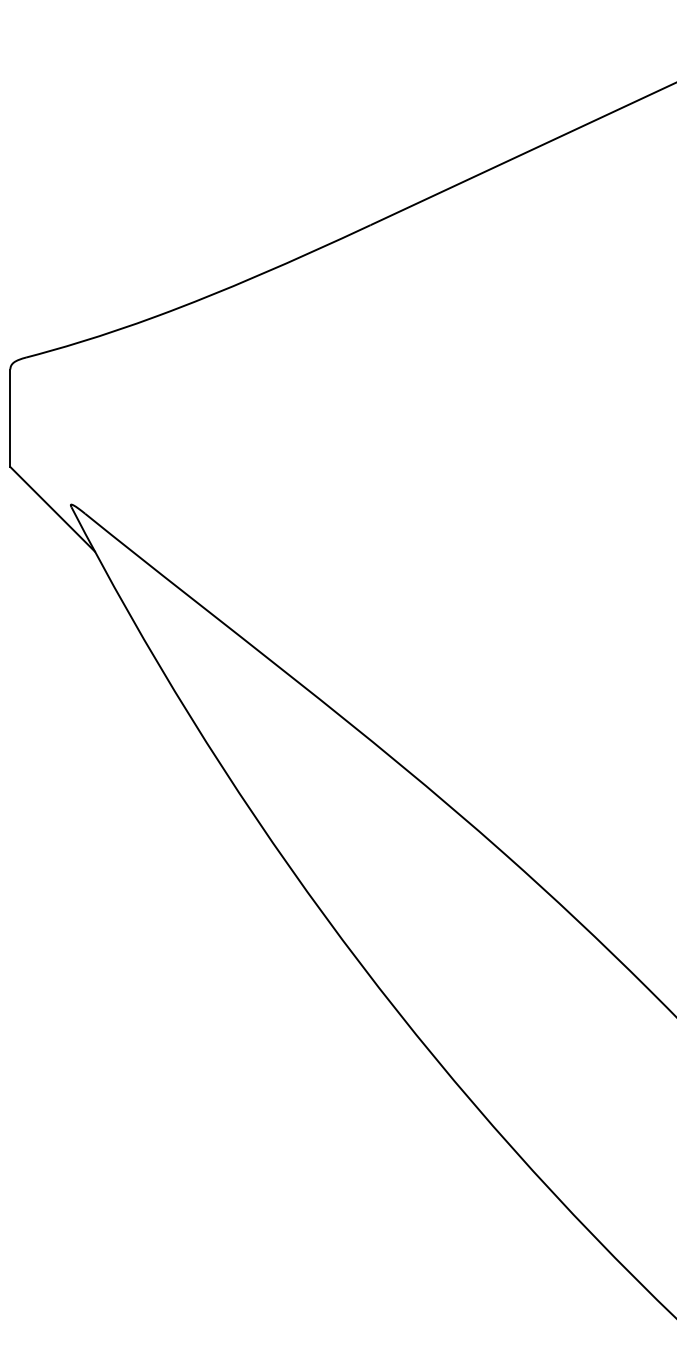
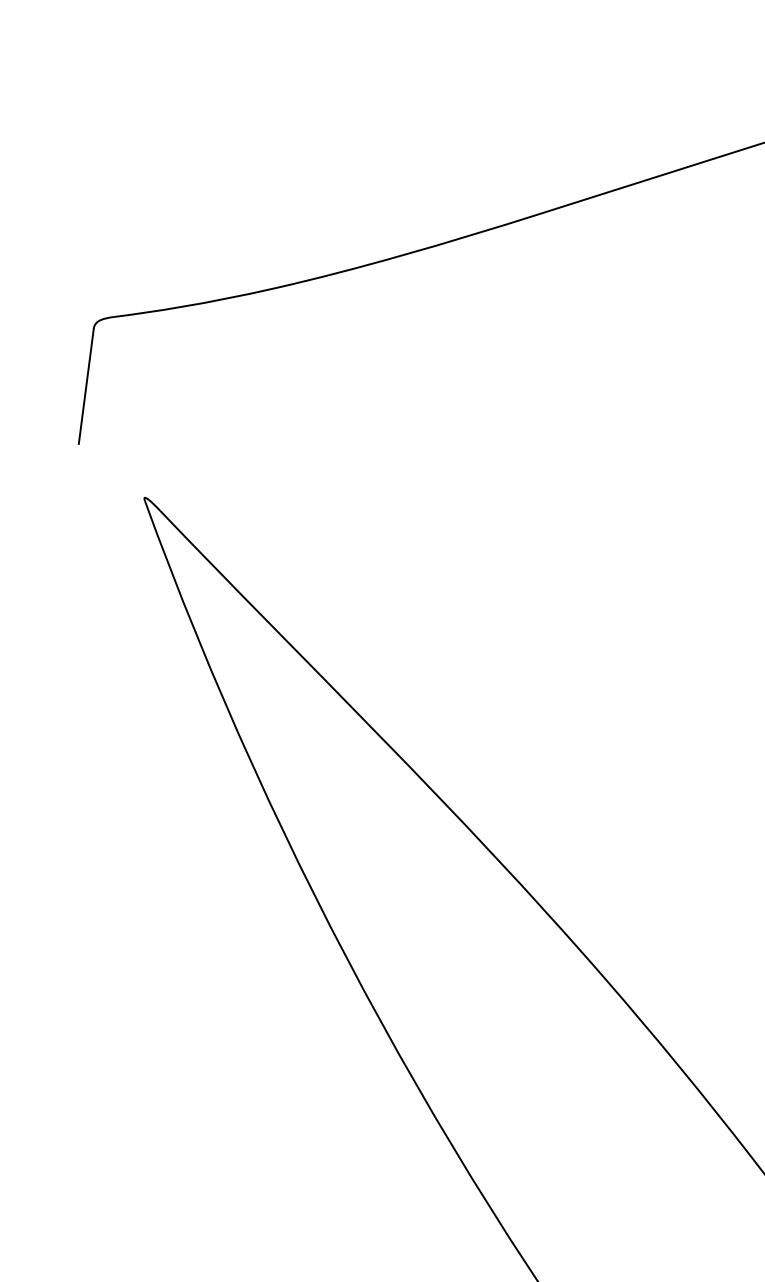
line: (52, 509) -> (122, 500), removed

